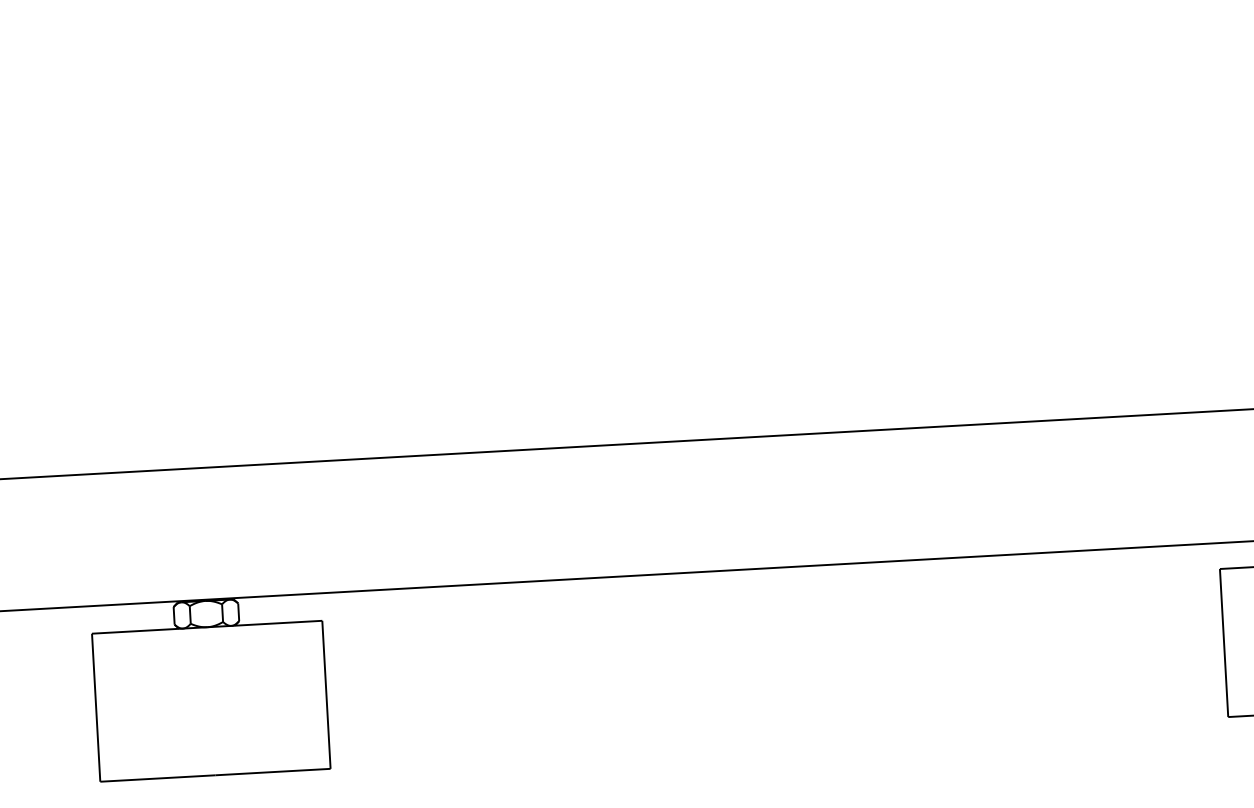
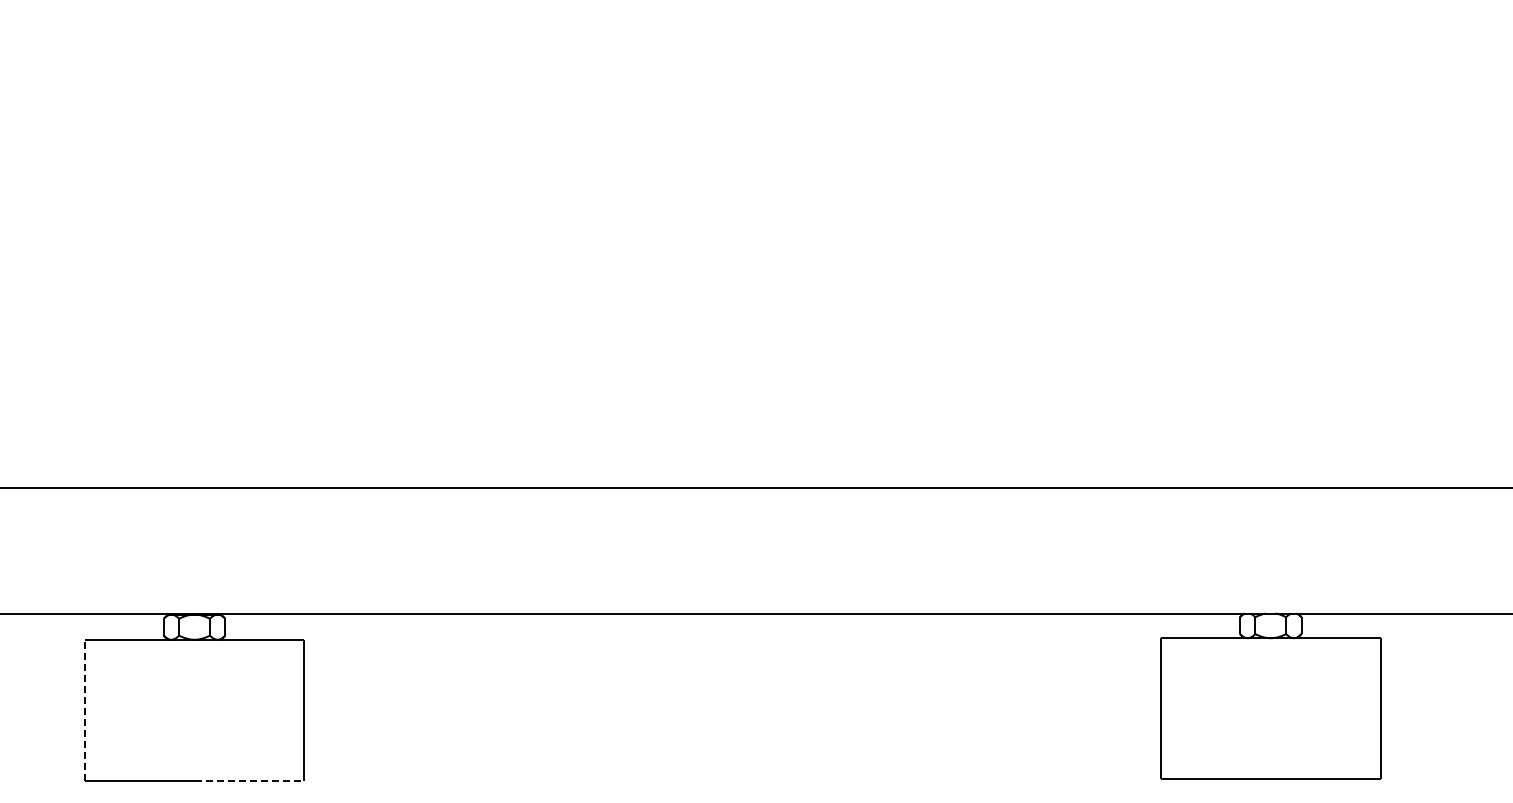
line: (95, 707) -> (84, 710), solid -> dashed
line: (273, 772) -> (249, 781), solid -> dashed

